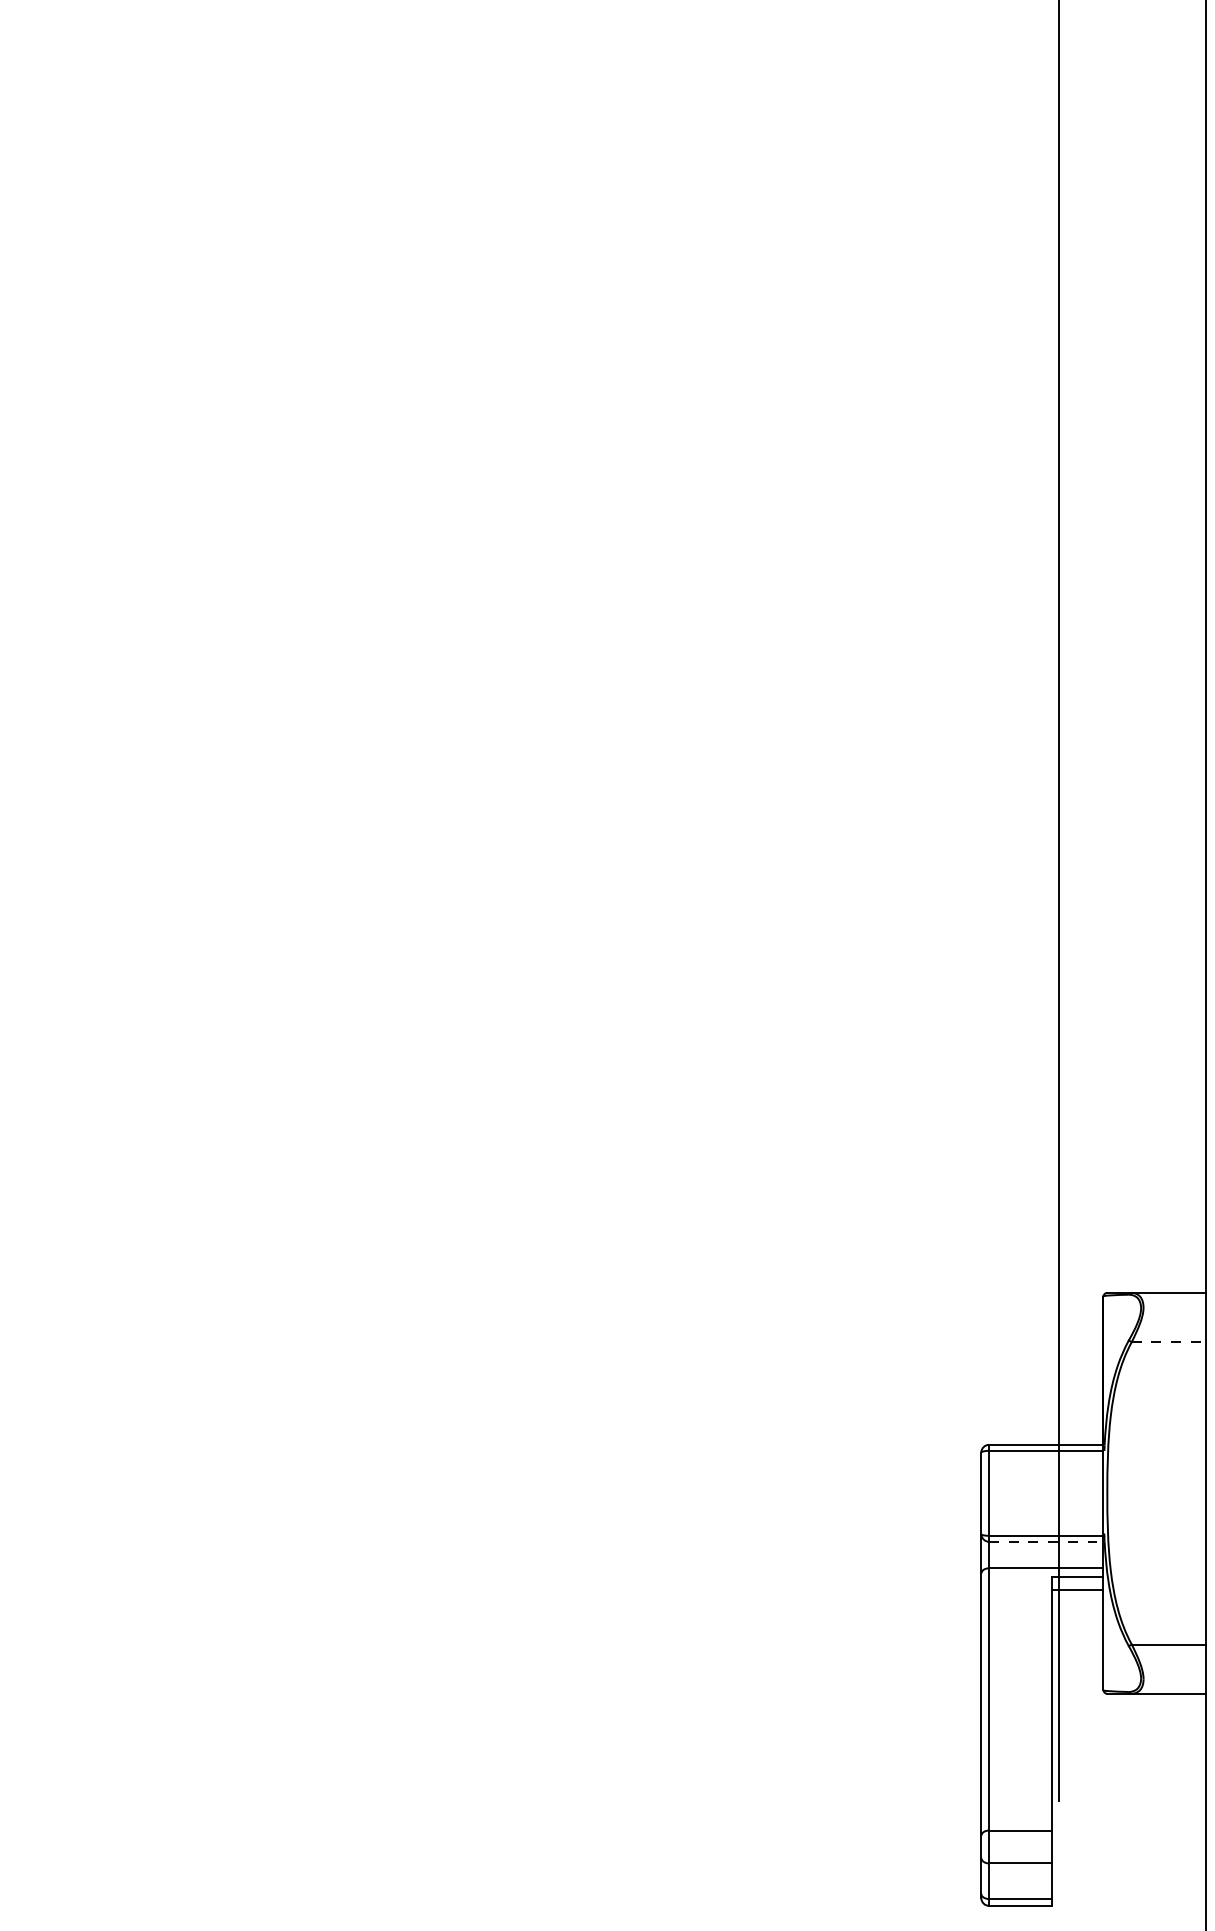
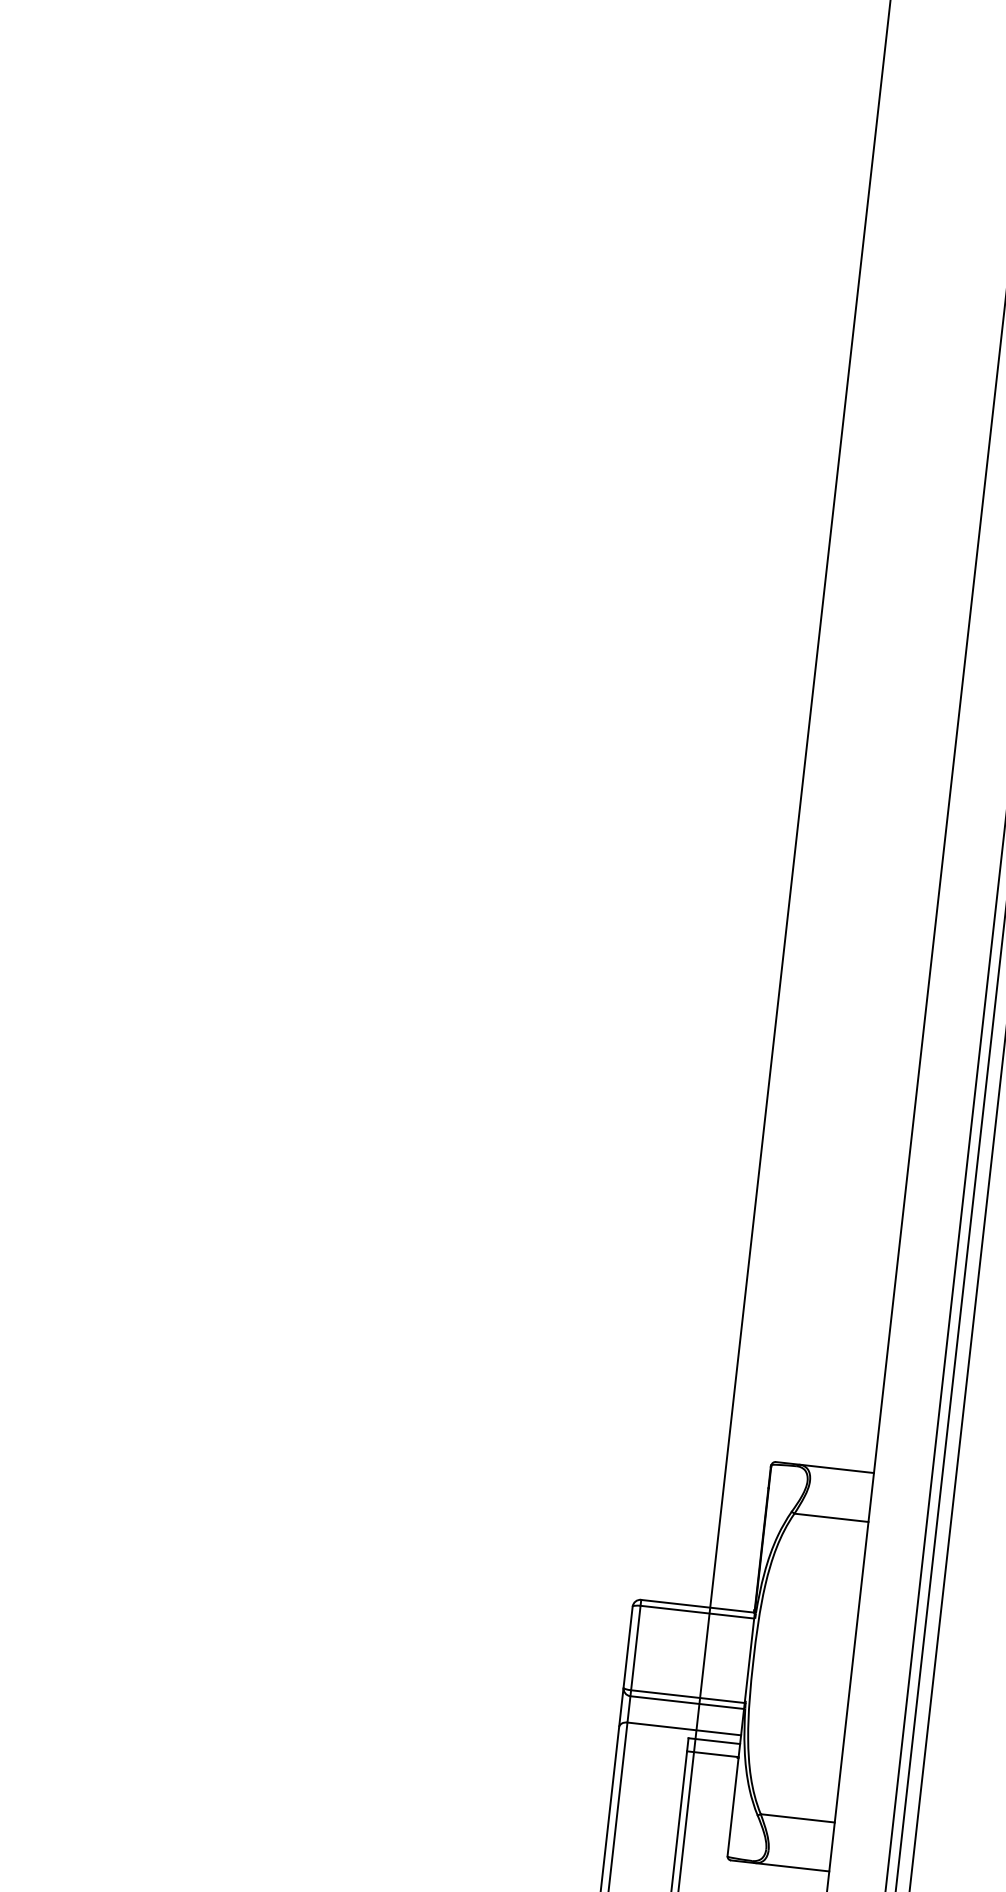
line: (1169, 1342) -> (831, 1518), dashed -> solid
line: (1046, 1541) -> (687, 1702), dashed -> solid

